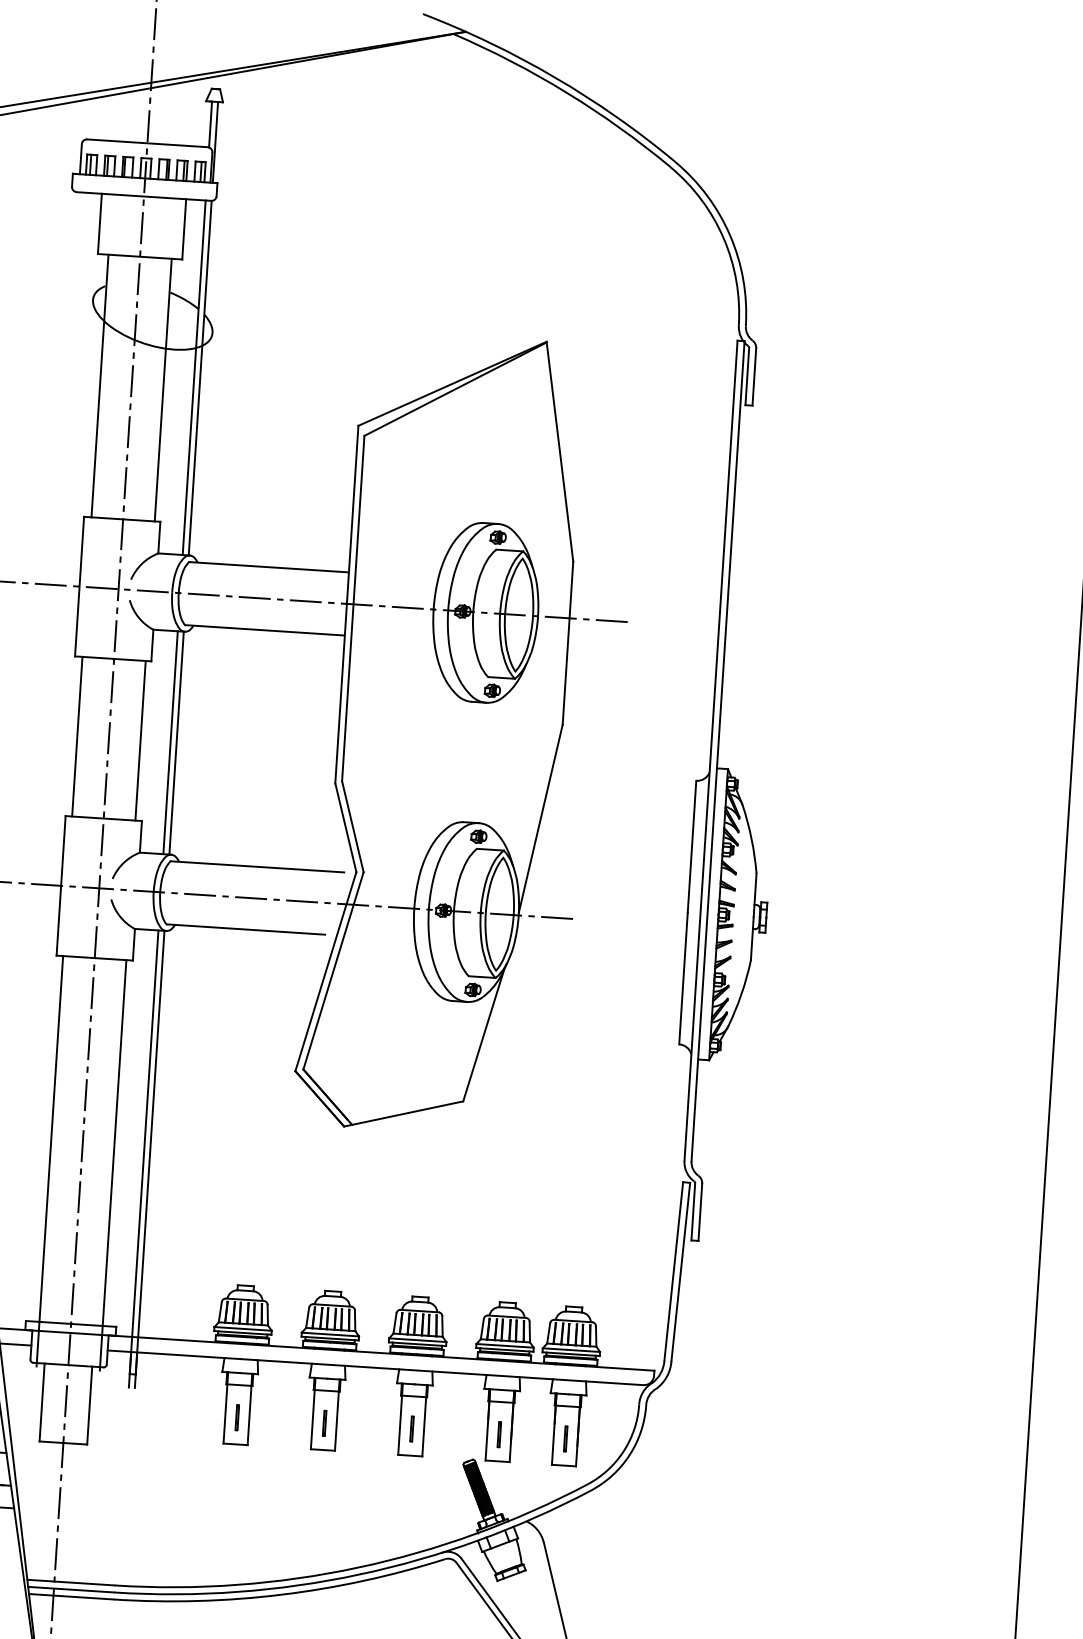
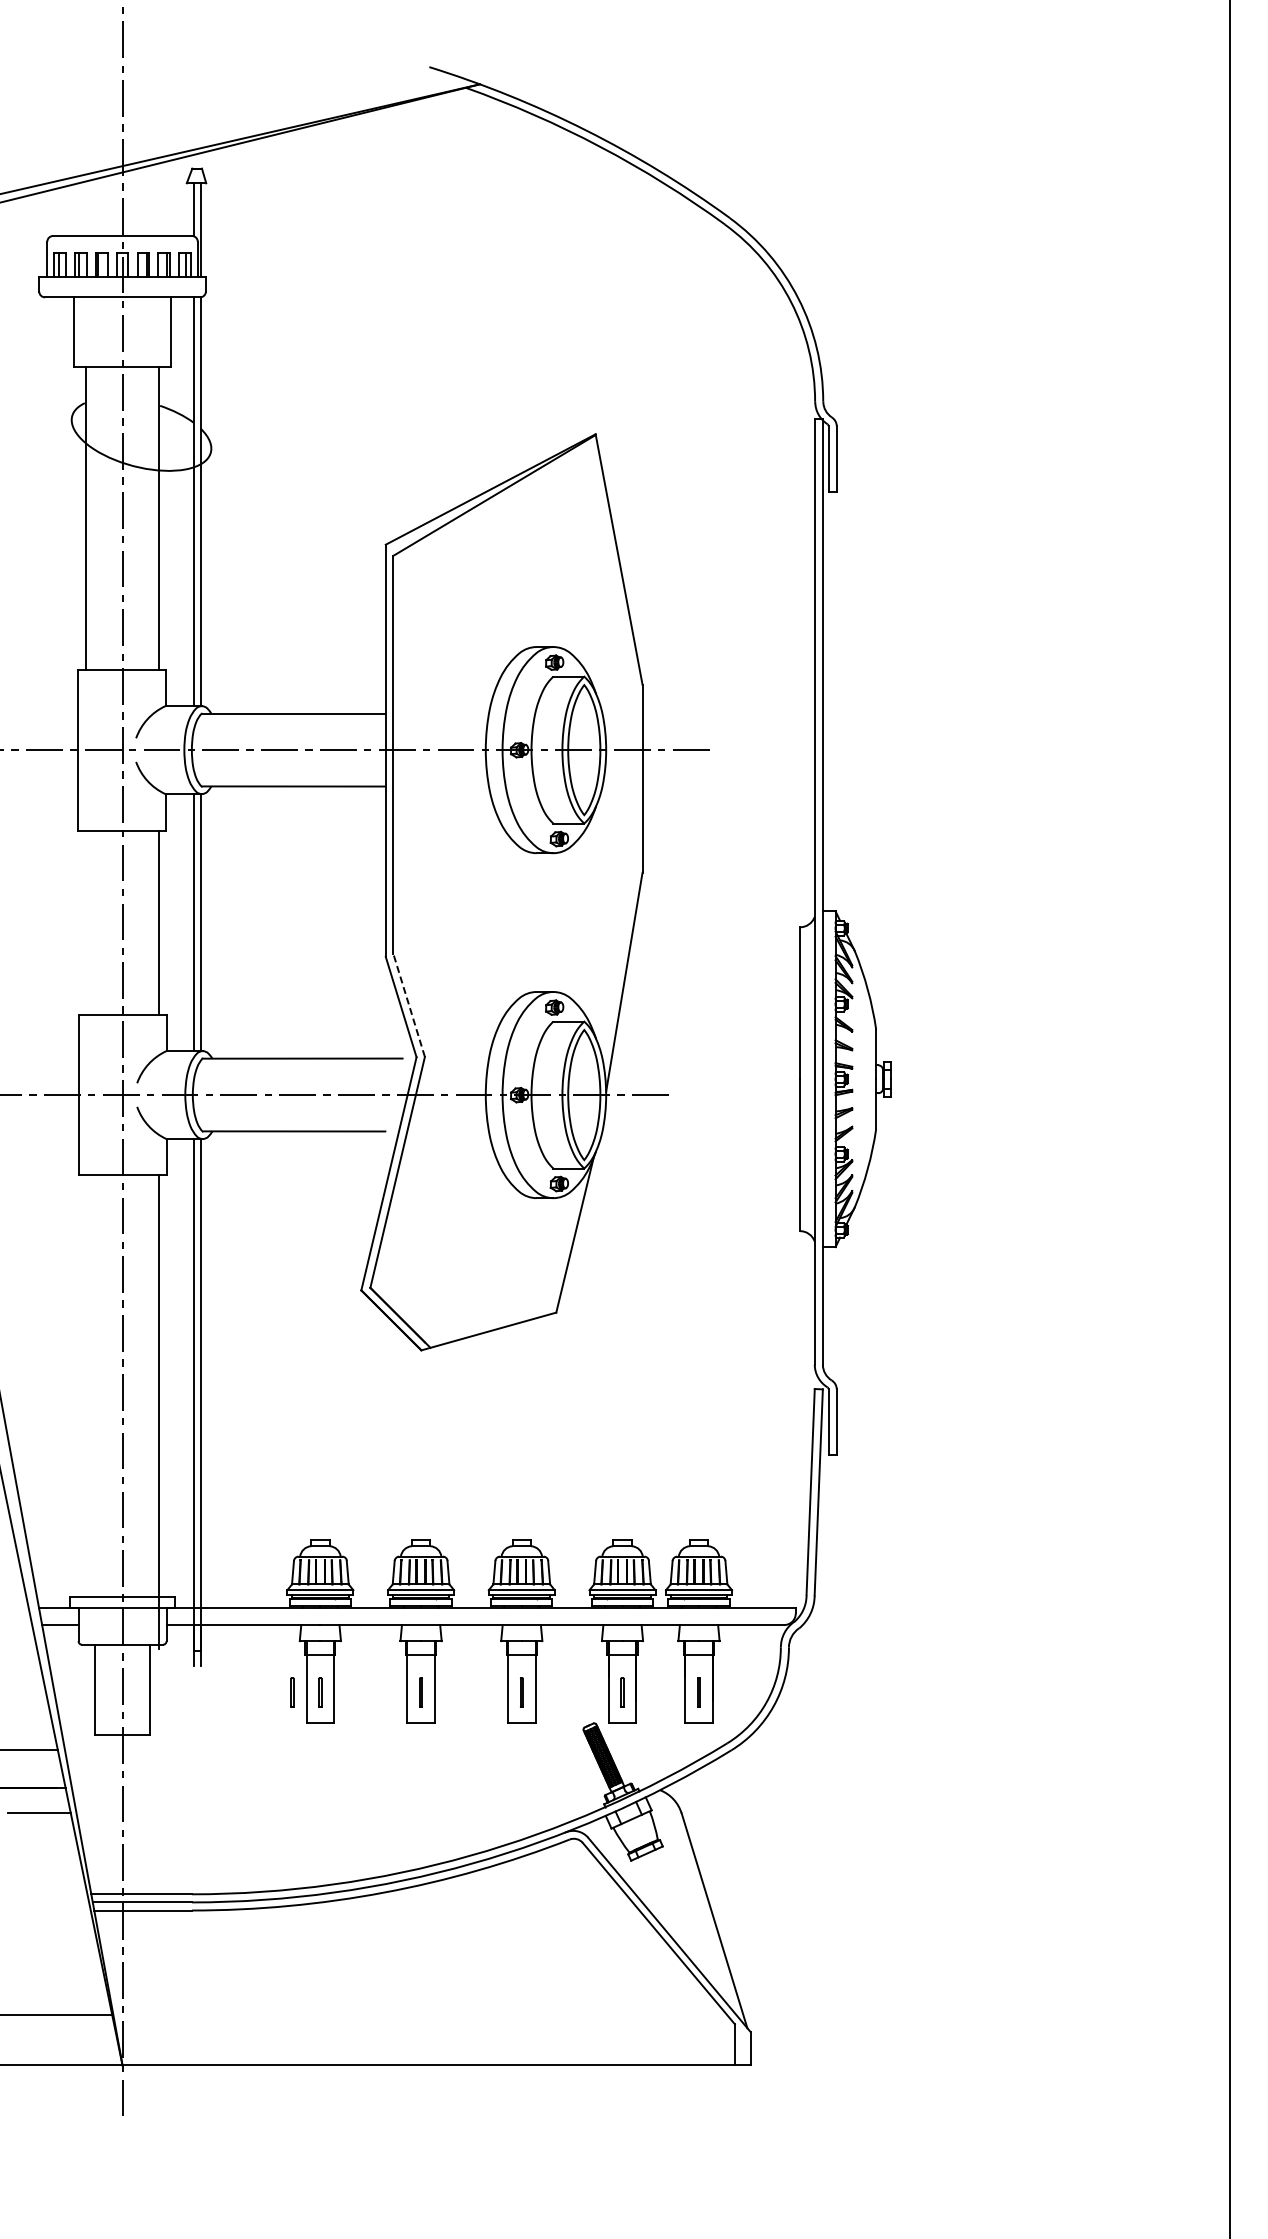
line: (77, 736) -> (86, 922), removed
line: (353, 826) -> (409, 1005), solid -> dashed
line: (50, 1160) -> (86, 1411), removed
line: (212, 1415) -> (291, 1692), added

